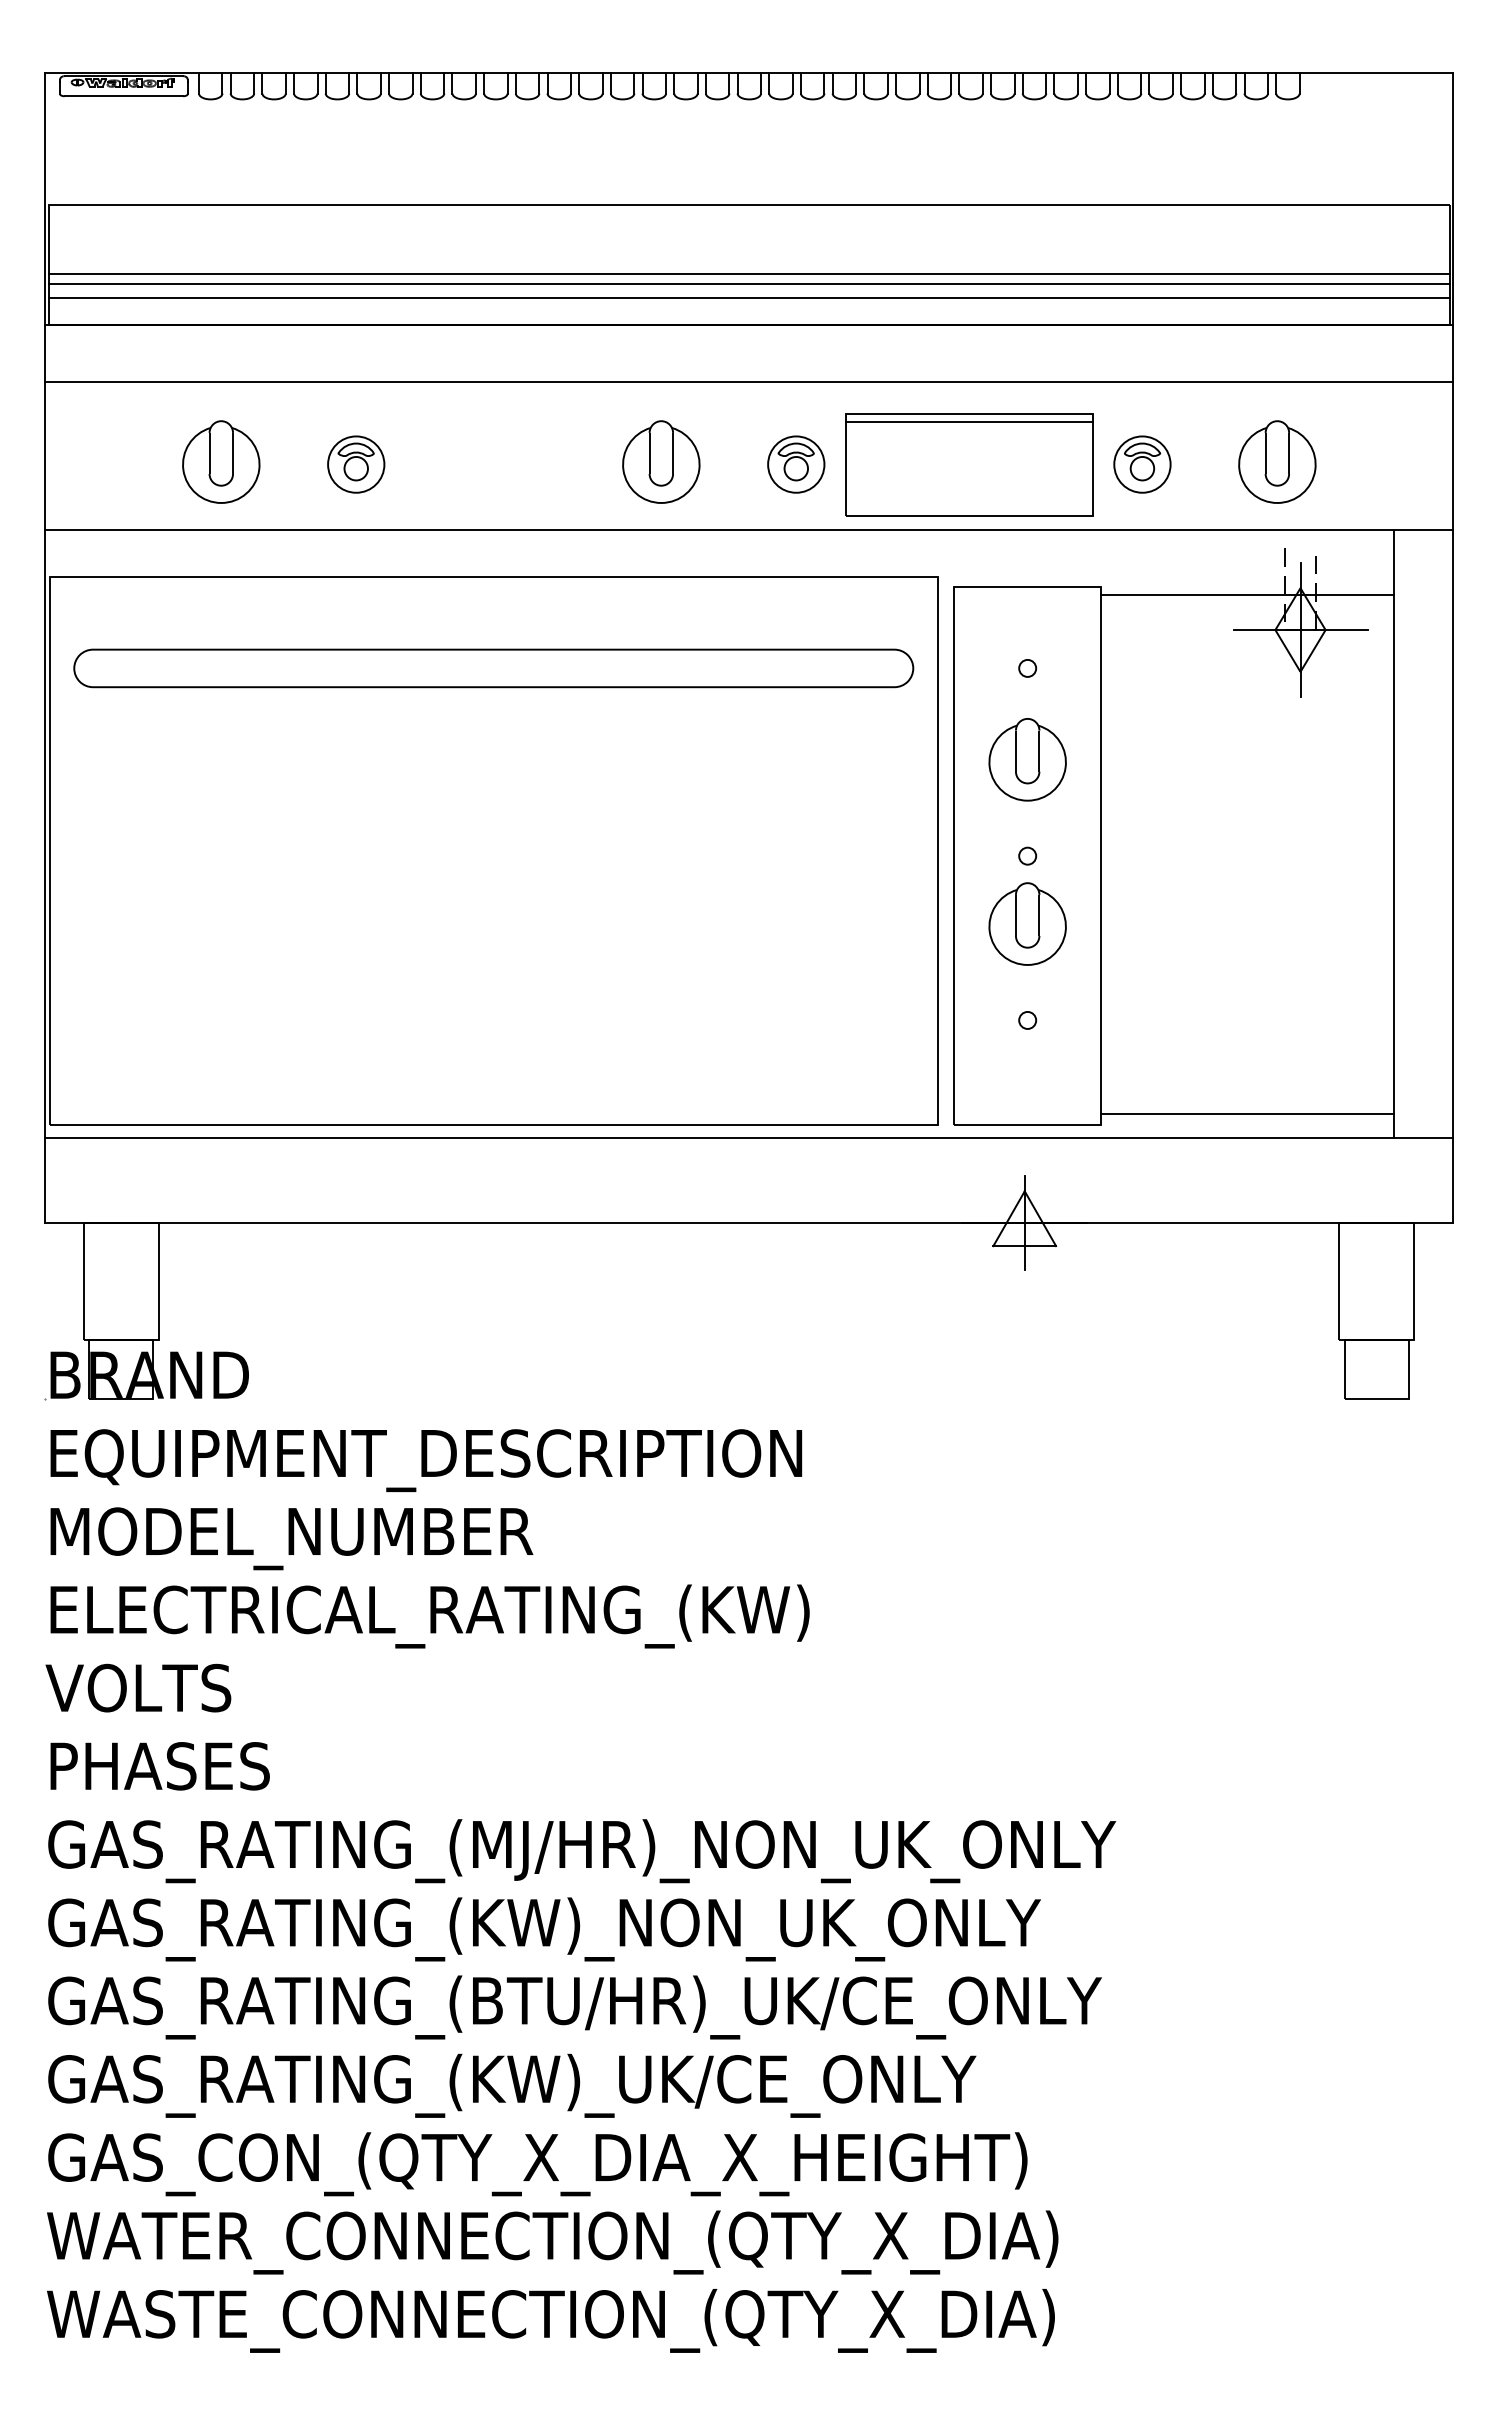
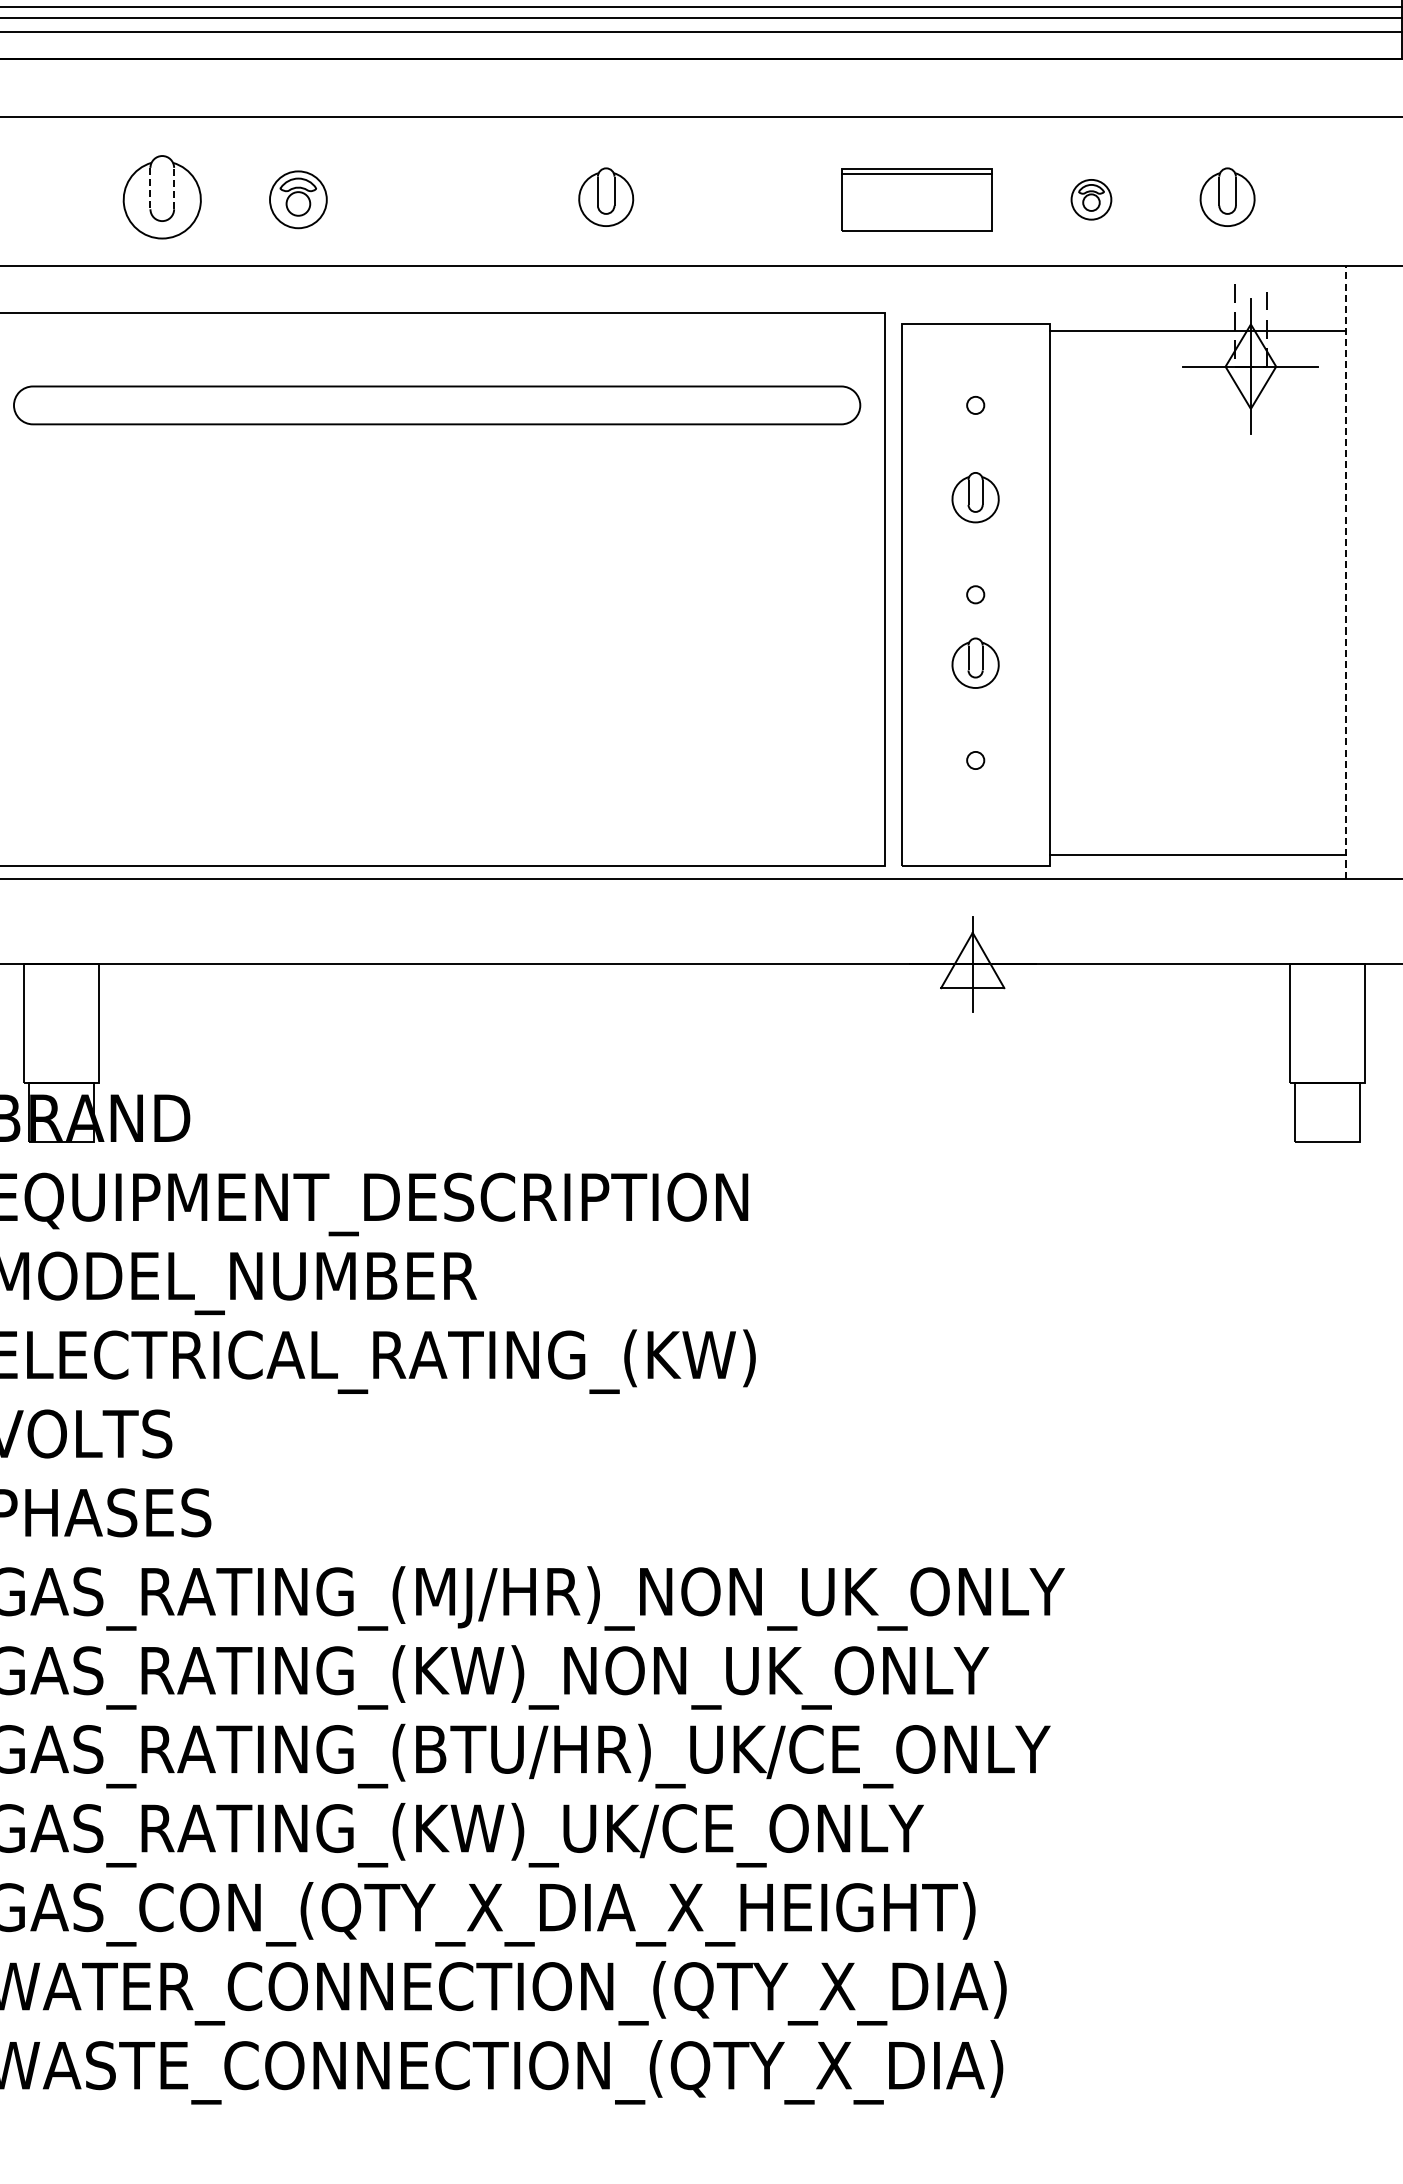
line: (209, 453) -> (150, 188), solid -> dashed
line: (233, 453) -> (174, 188), solid -> dashed
part: (661, 461) -> (606, 196), size x0.7
part: (1277, 461) -> (1227, 196), size x0.7
part: (796, 464) -> (742, 199), removed
part: (969, 464) -> (917, 199), size x0.6
part: (1142, 464) -> (1091, 199), size x0.7
part: (1027, 759) -> (975, 497), size x0.6
line: (1394, 833) -> (1345, 571), solid -> dashed
part: (1027, 923) -> (975, 662), size x0.6

